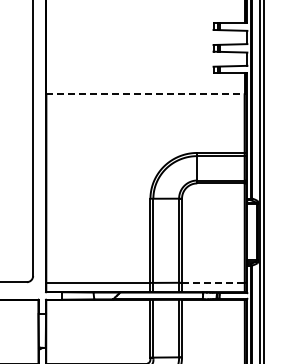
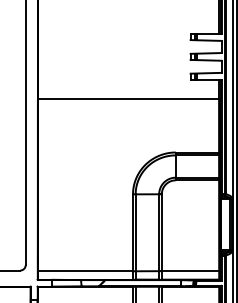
line: (146, 94) -> (129, 99), dashed -> solid
line: (213, 282) -> (190, 270), dashed -> solid

